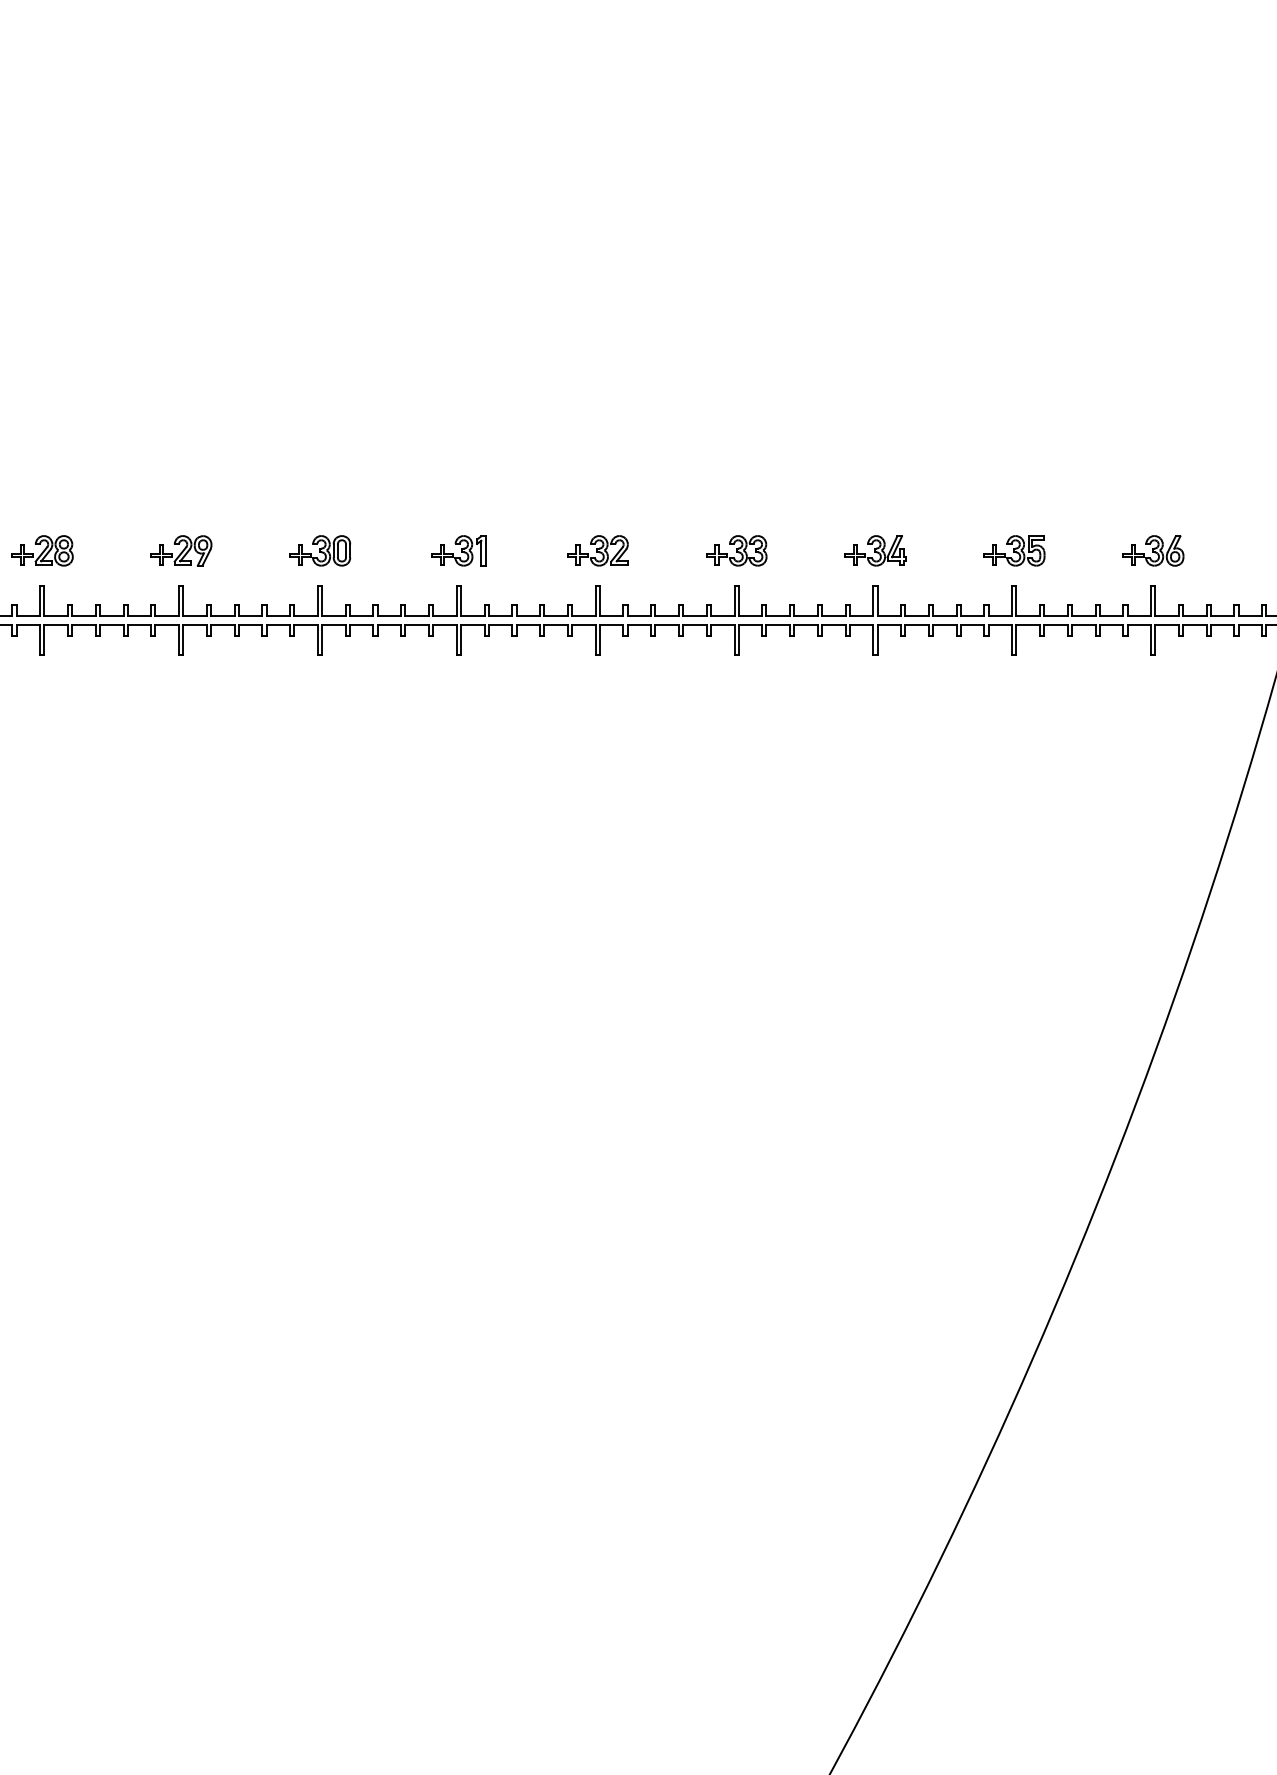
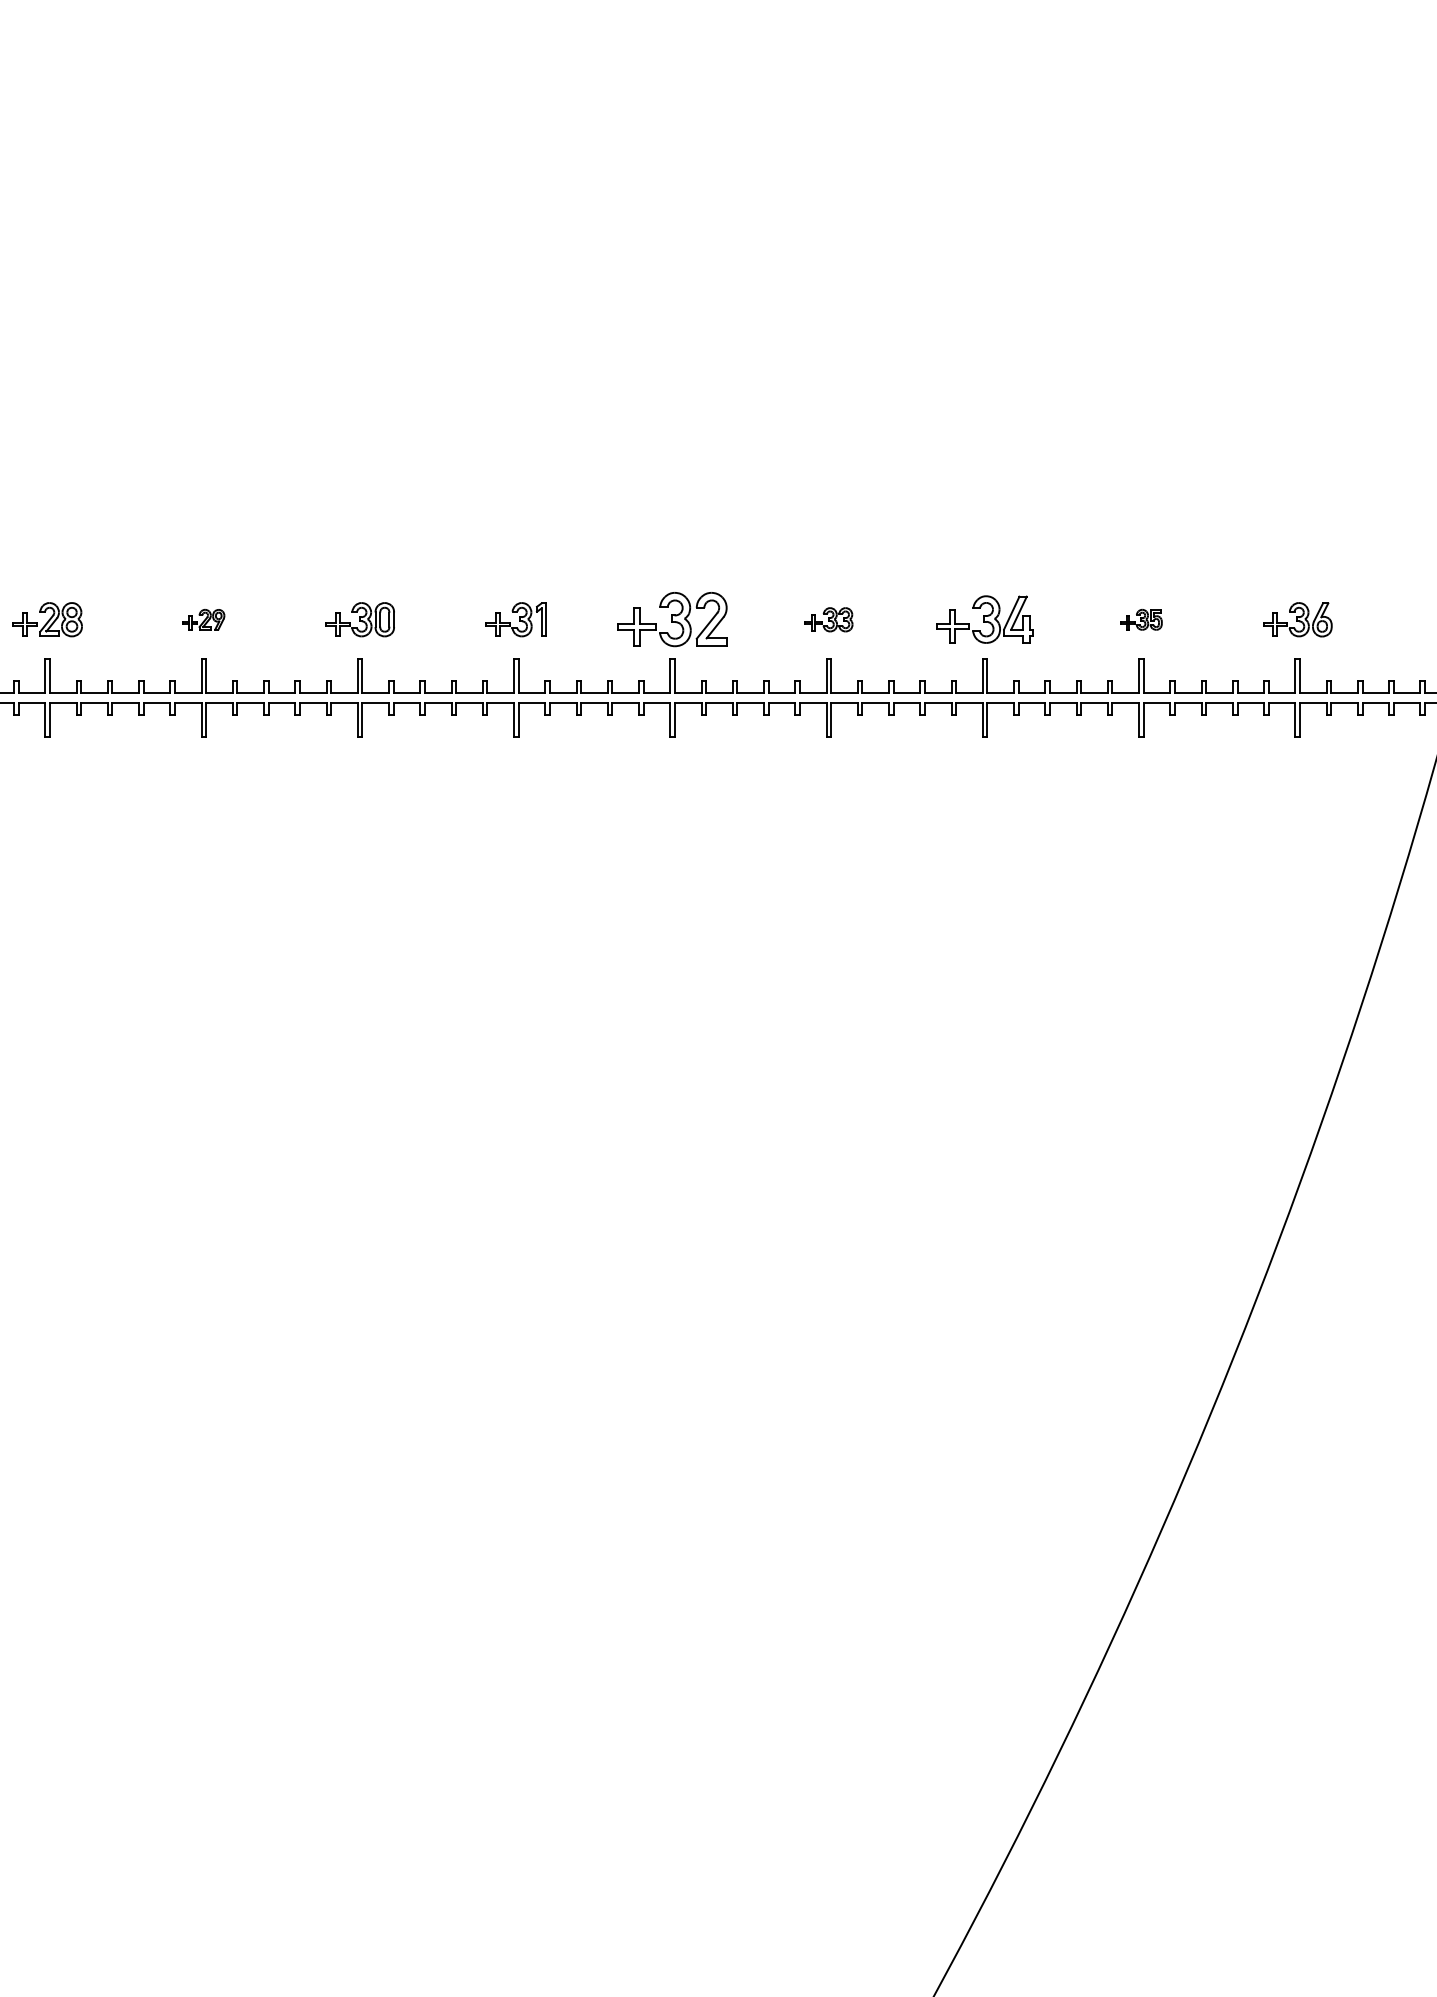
part: (180, 550) -> (203, 619), size x0.6
part: (597, 550) -> (672, 619), size x1.6
part: (736, 550) -> (828, 619), size x0.7
part: (875, 550) -> (985, 619), size x1.4
part: (1014, 550) -> (1141, 619), size x0.6

